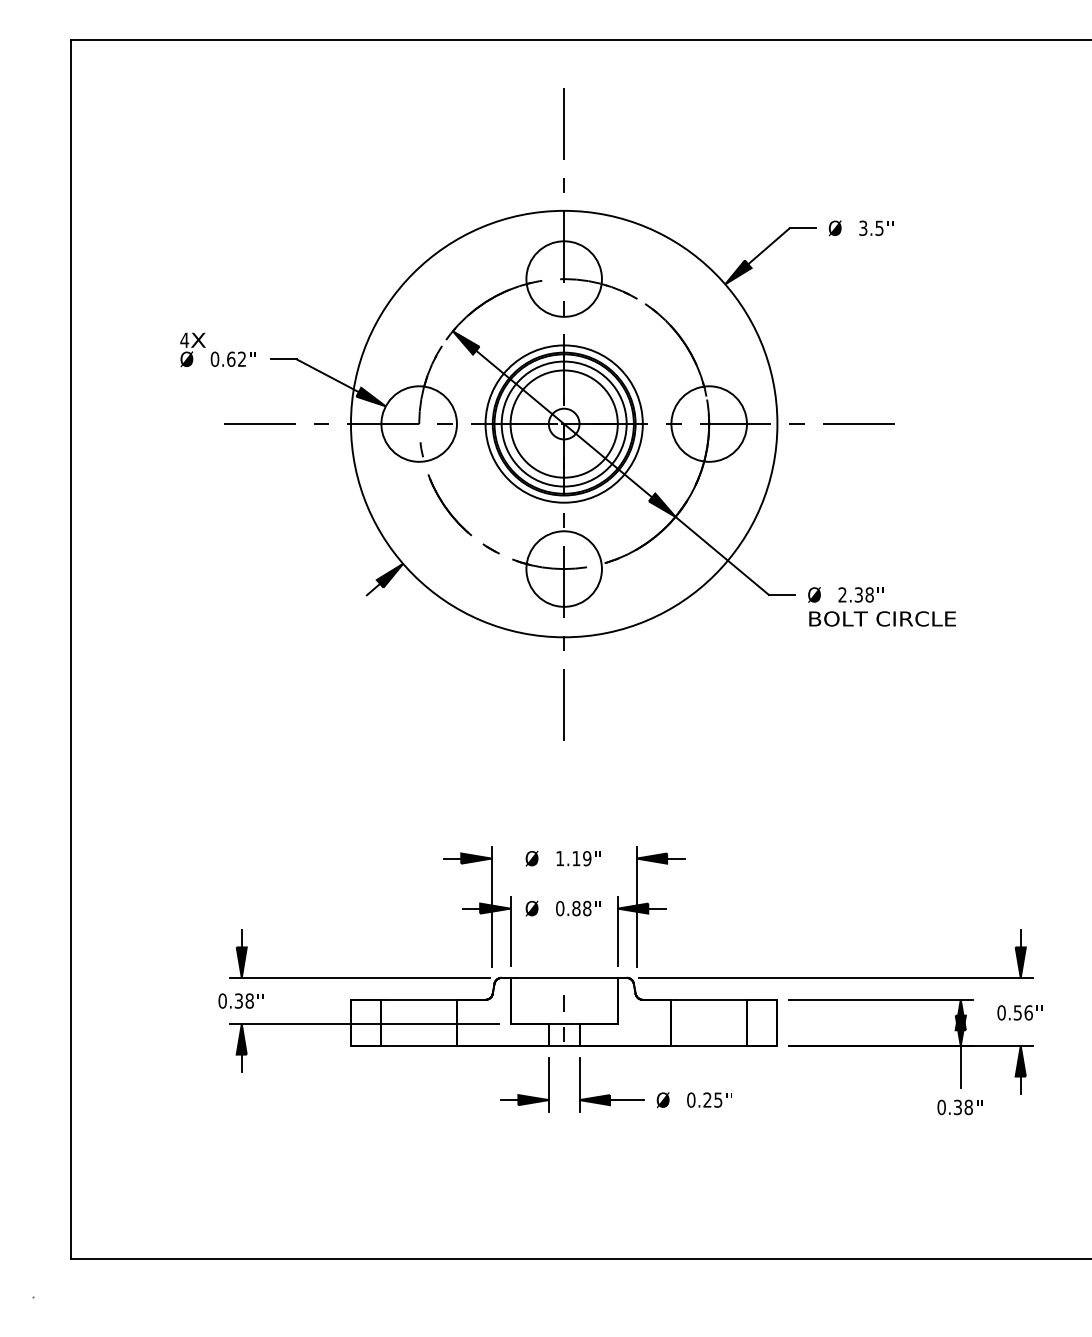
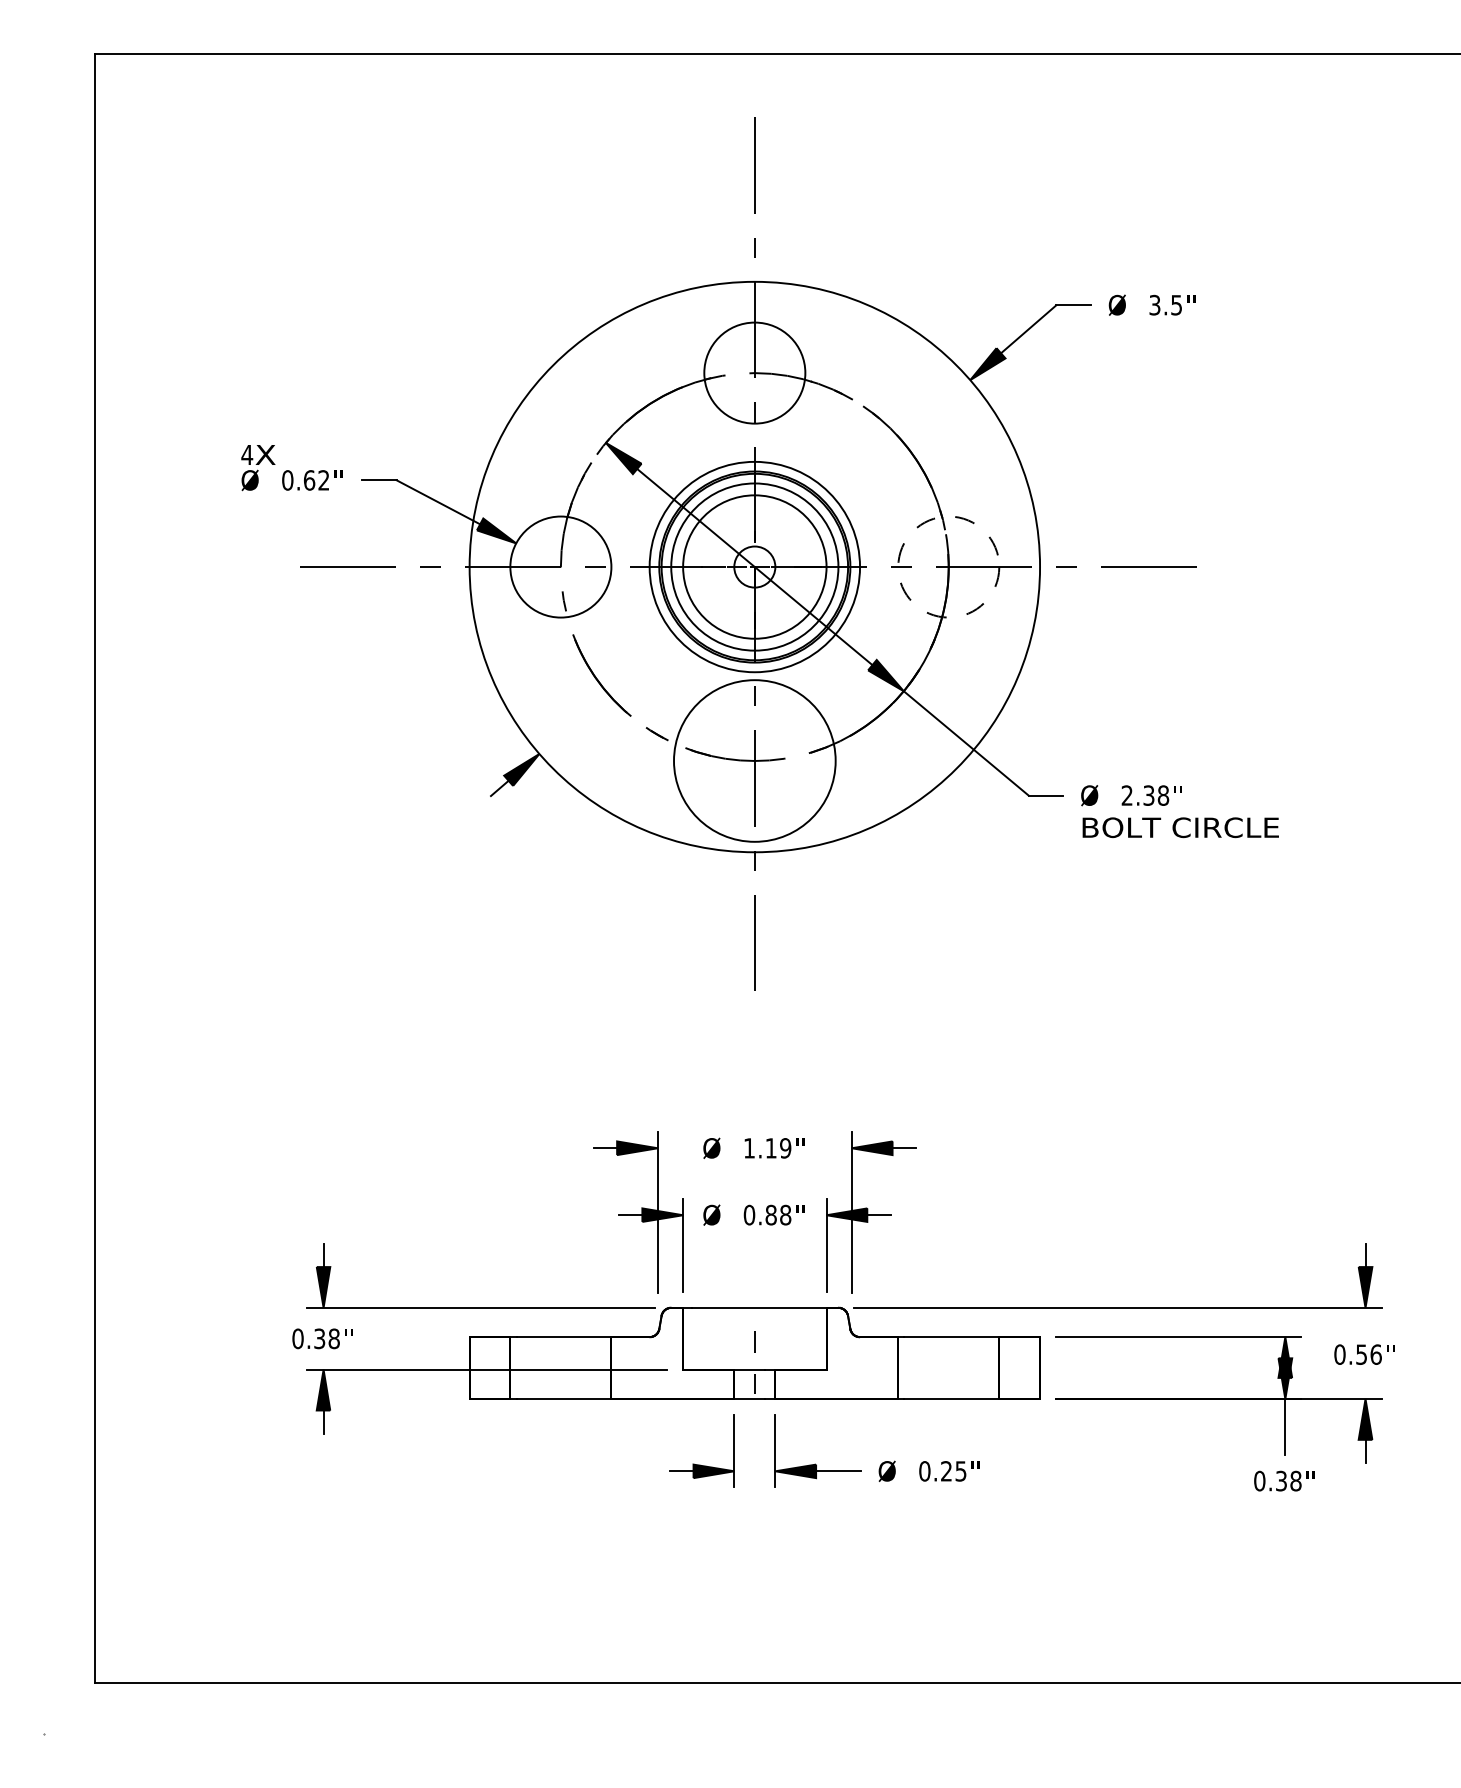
circle: (708, 423) -> (948, 566), solid -> dashed
circle: (563, 568) -> (754, 760), size x1.6

